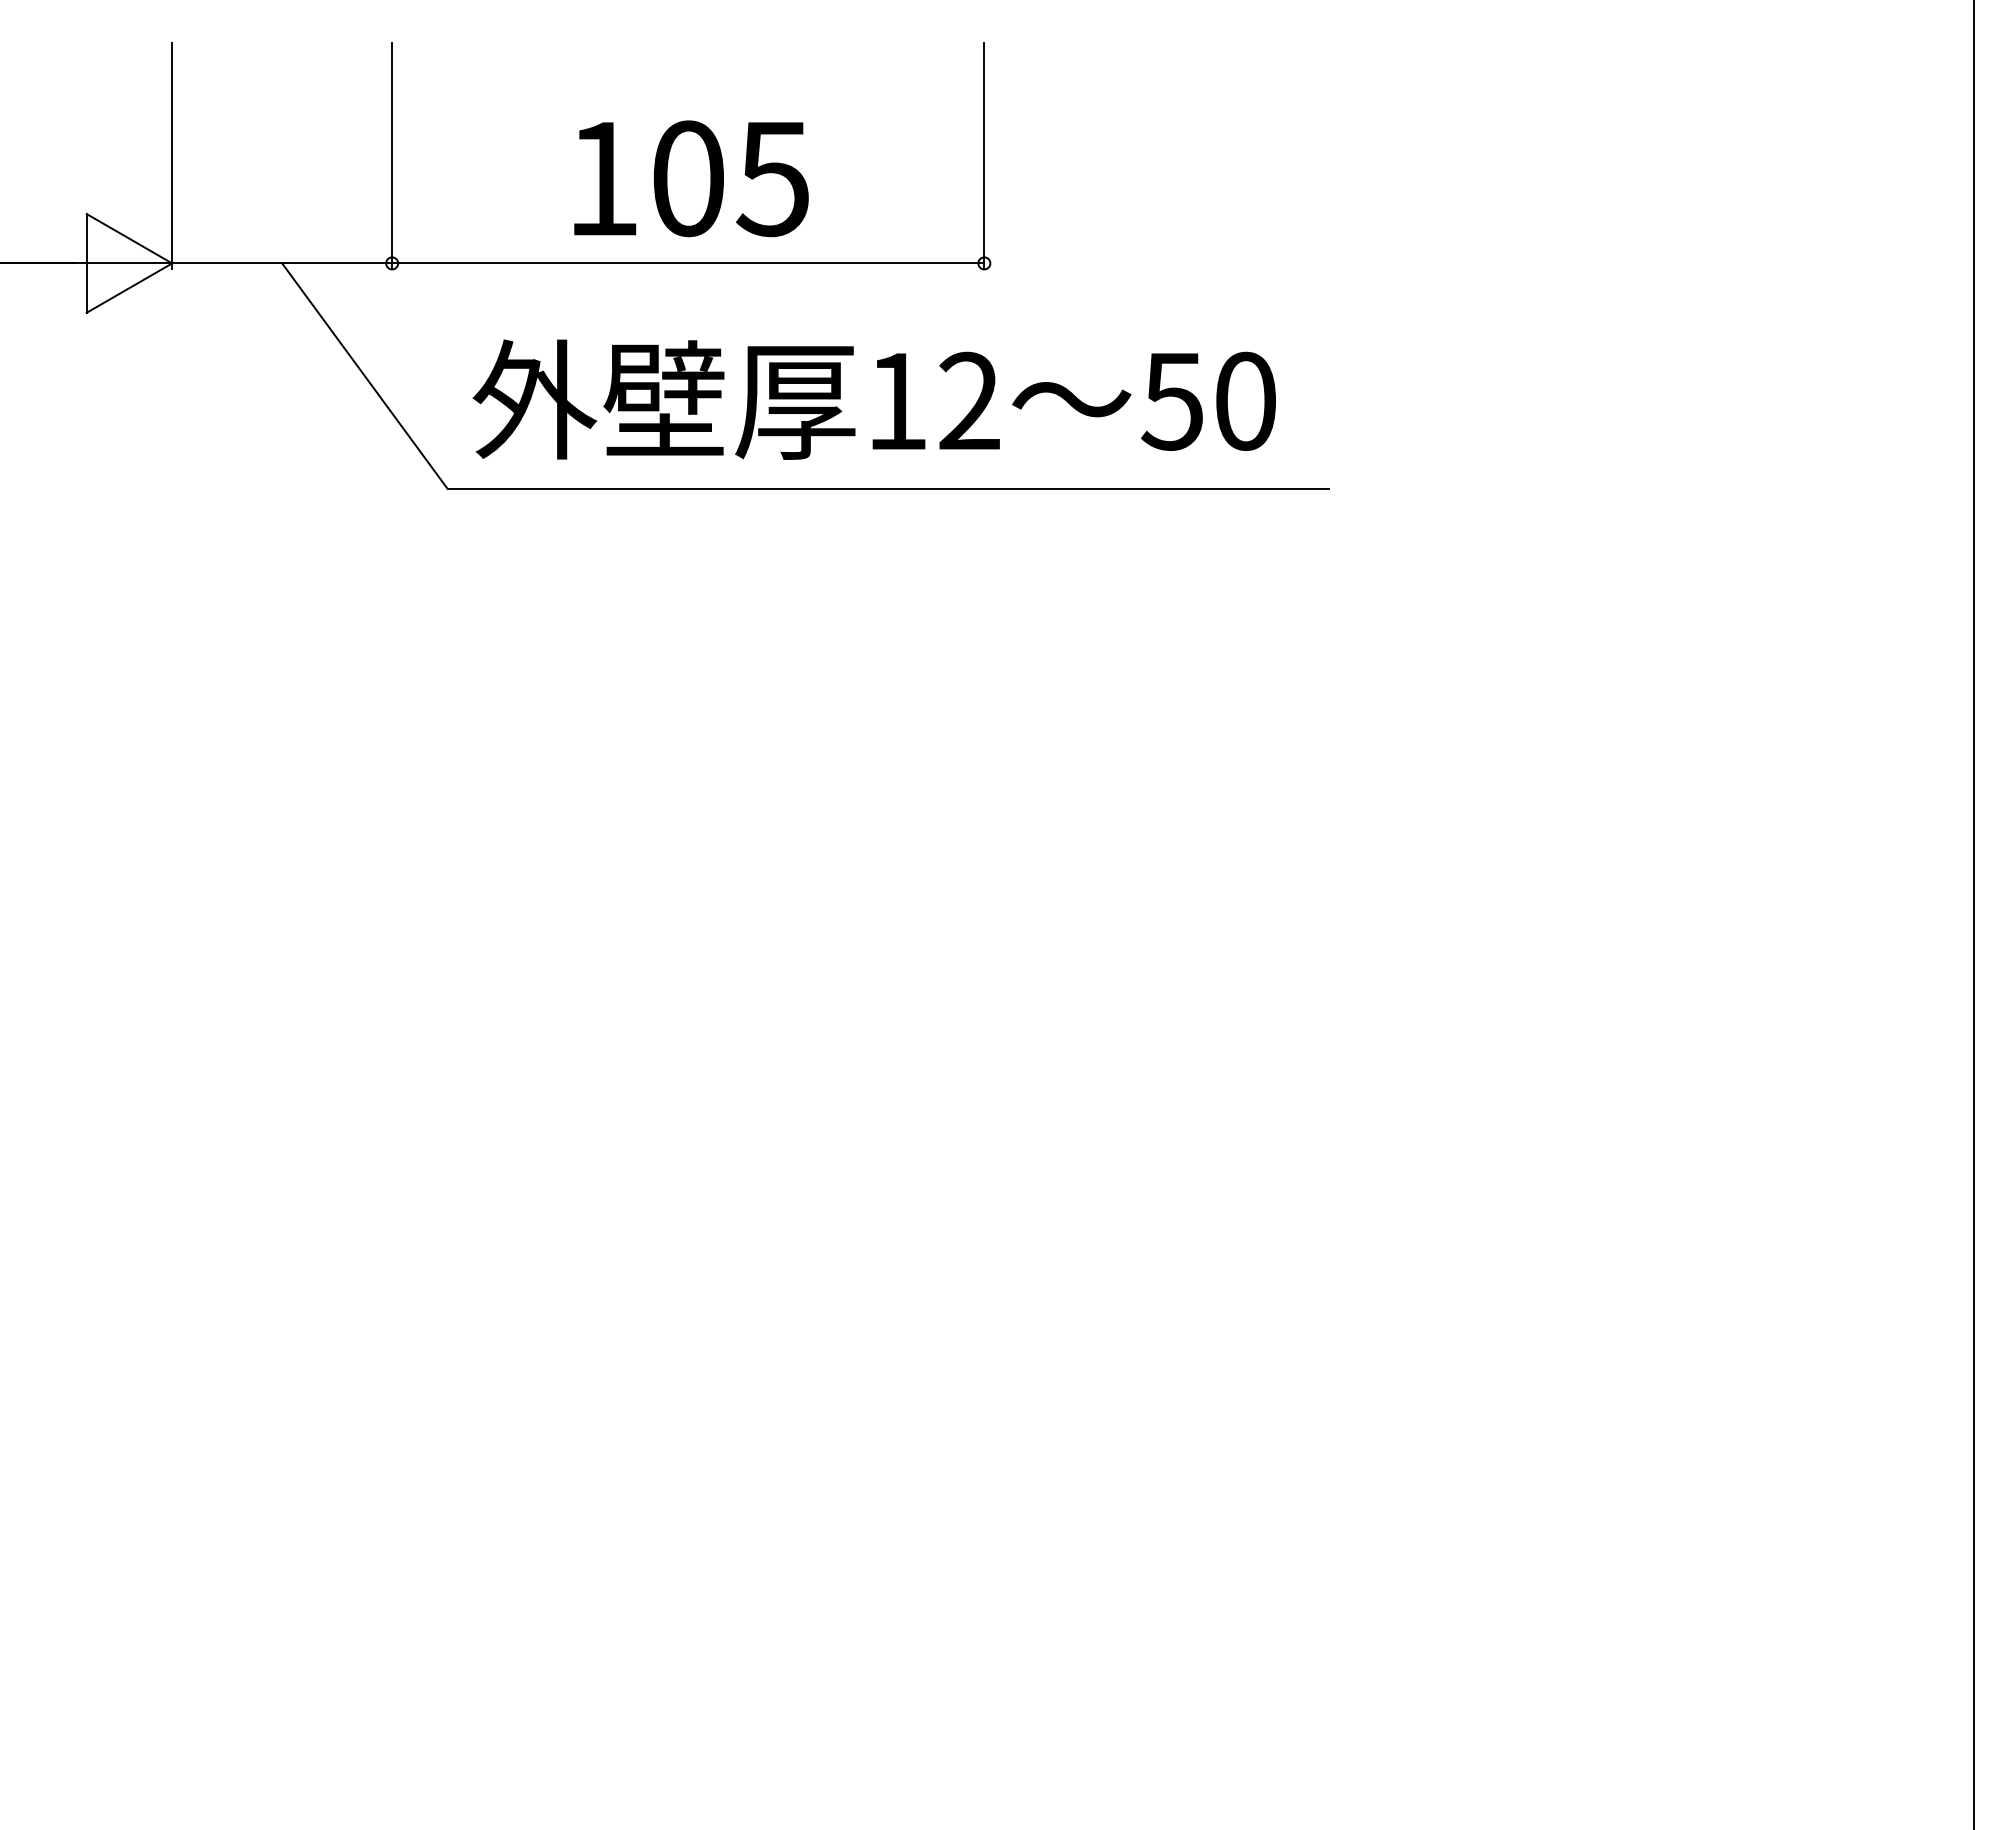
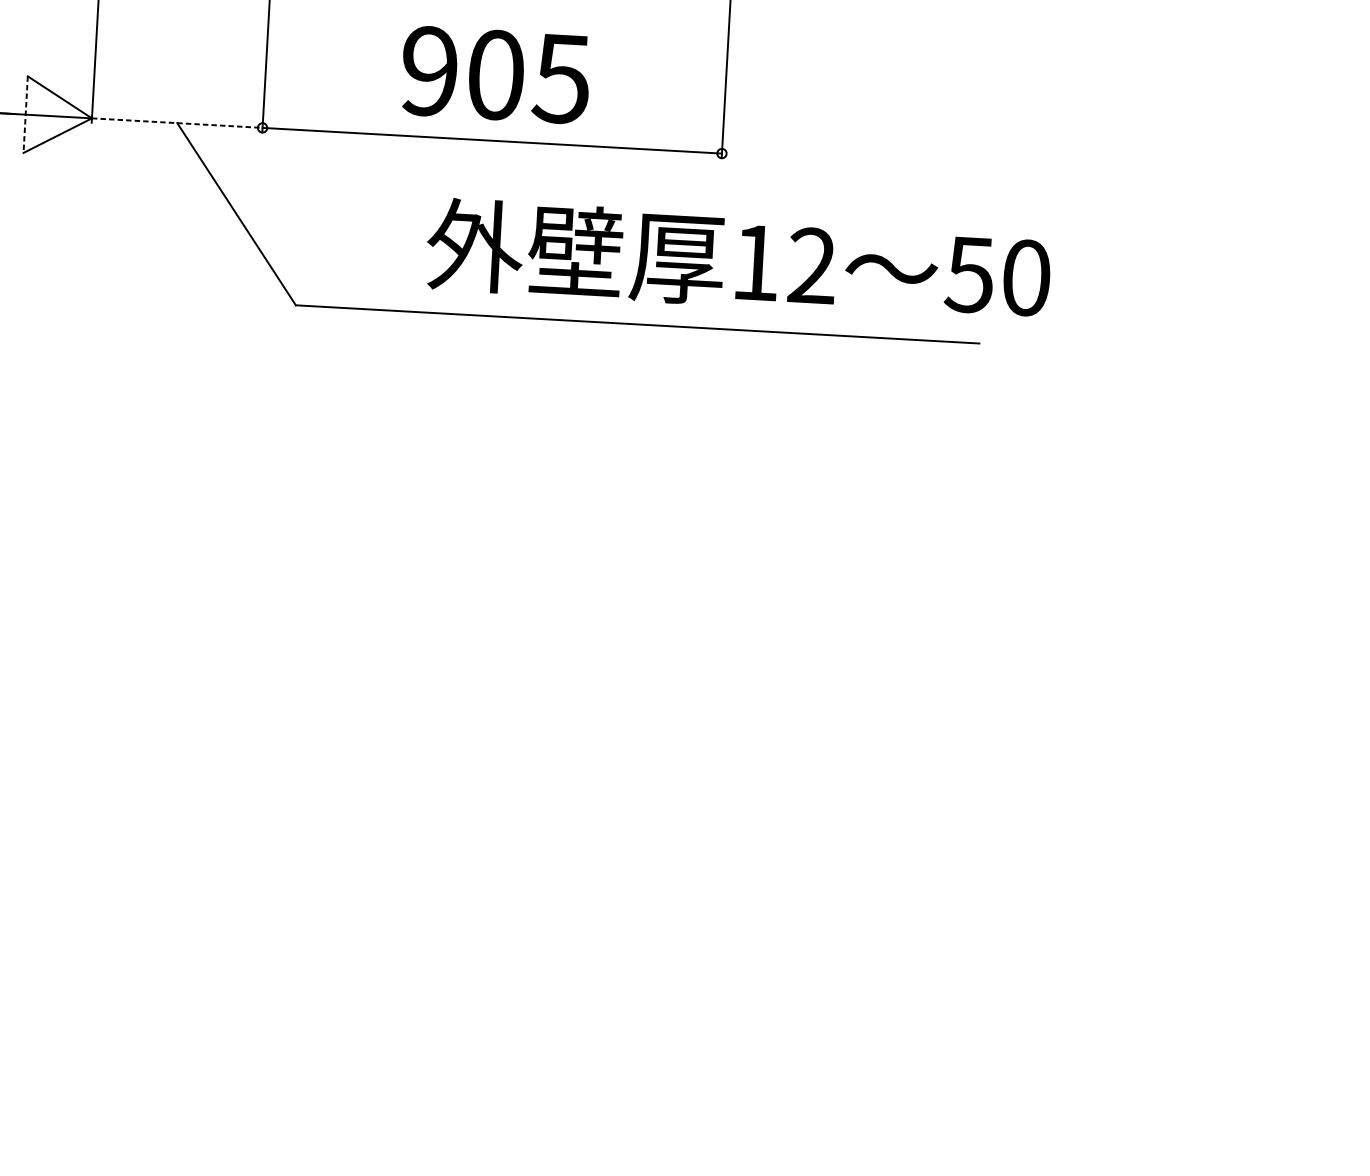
text: (602, 178) -> (429, 71), 105 -> 905
line: (86, 263) -> (25, 114), solid -> dashed
line: (282, 263) -> (177, 123), solid -> dashed
text: (873, 399) -> (737, 260), moved

